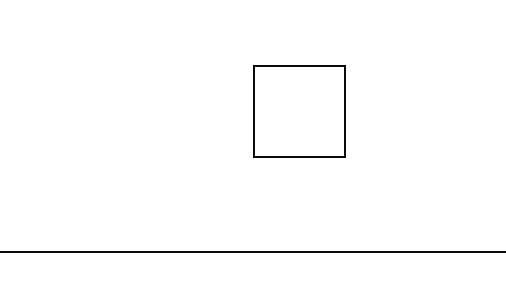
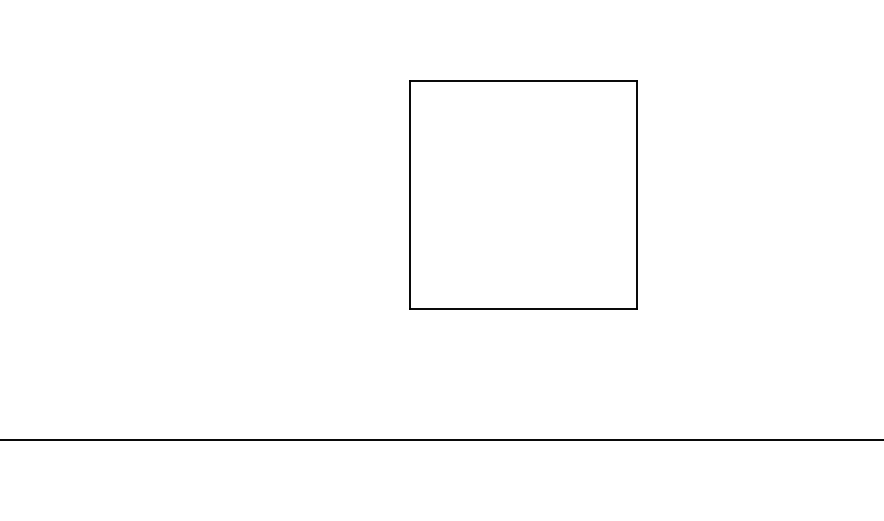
part: (299, 111) -> (523, 194), size x1.43

